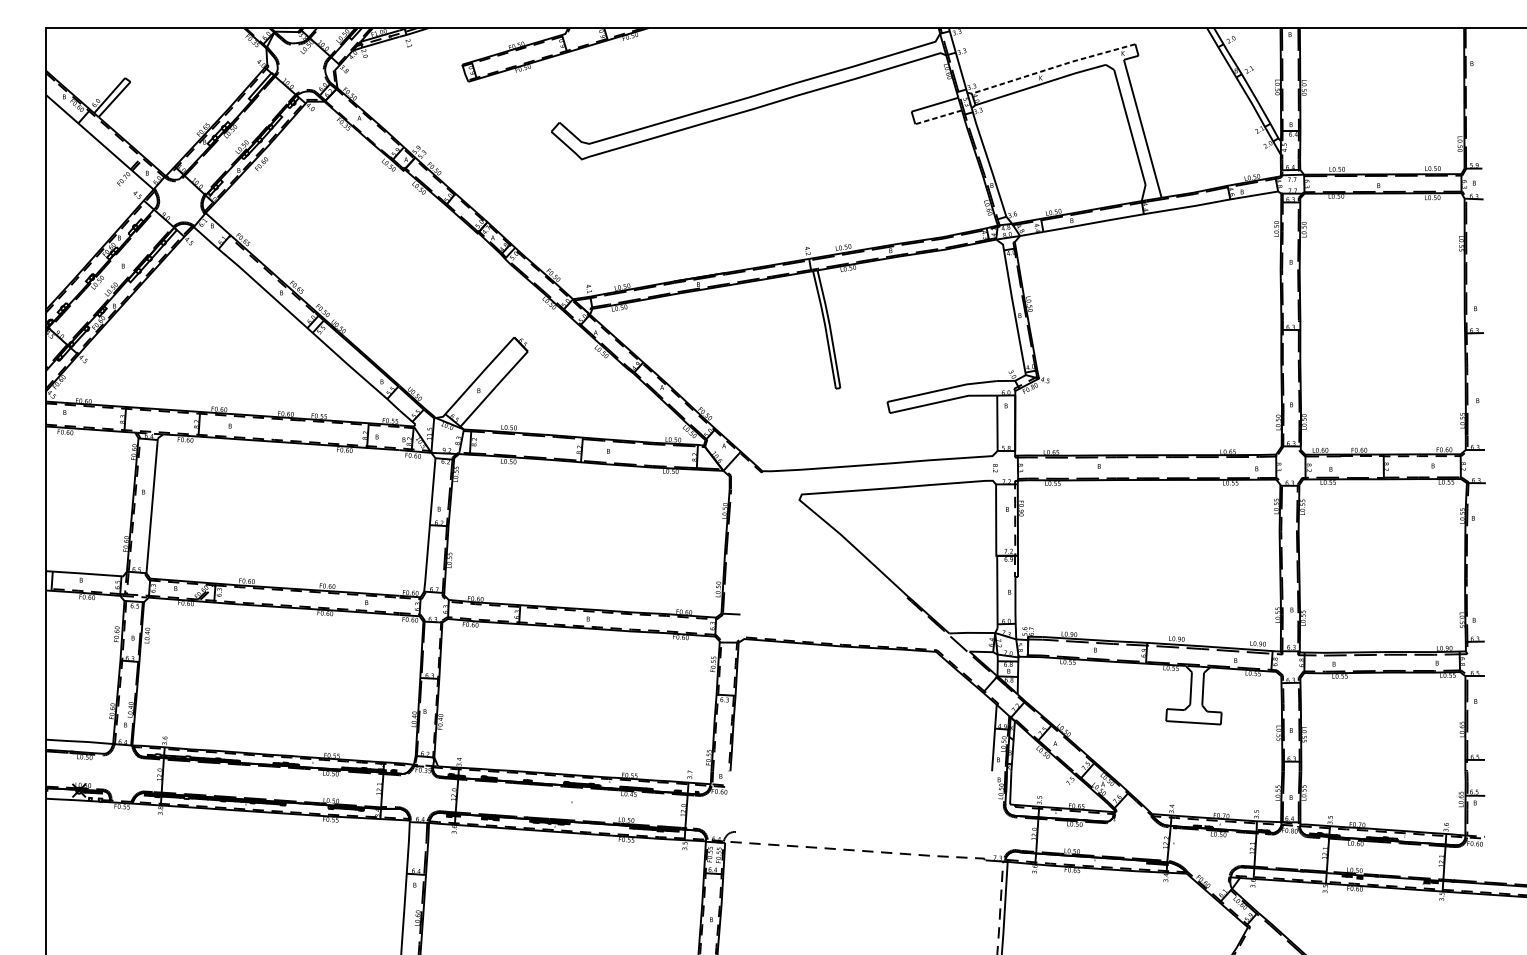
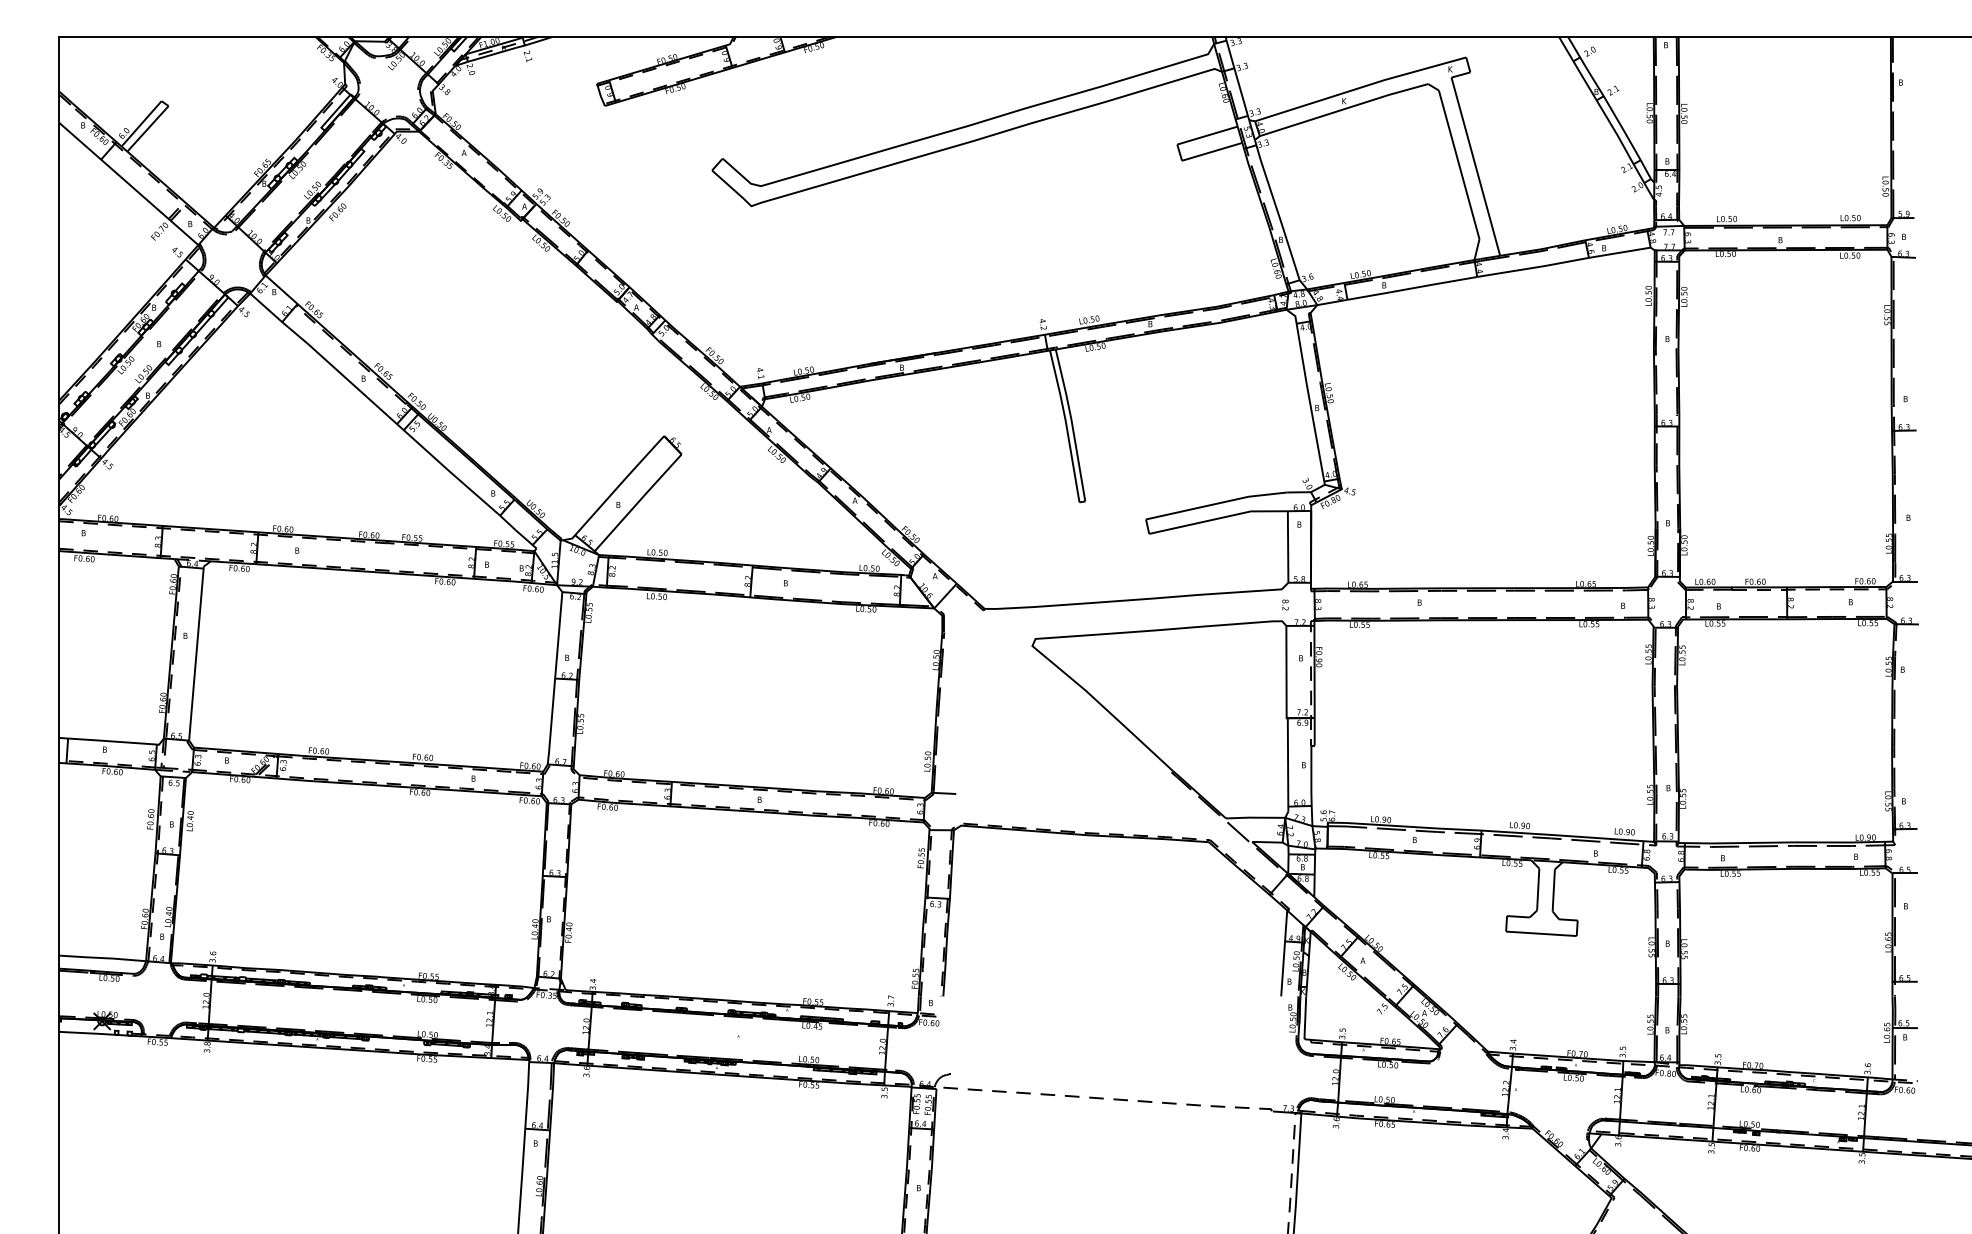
line: (1053, 67) -> (1360, 87), dashed -> solid
line: (938, 117) -> (1211, 151), dashed -> solid

